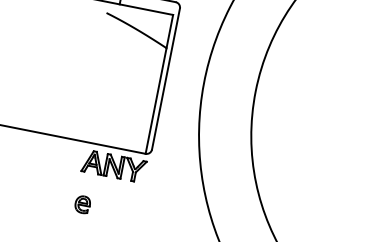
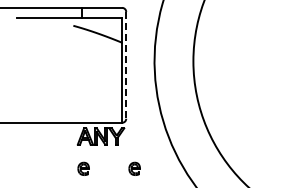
line: (166, 79) -> (126, 65), solid -> dashed
part: (149, 217) -> (134, 168), added

